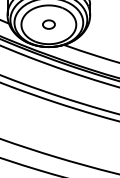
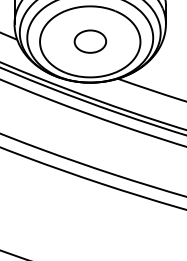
part: (48, 24) -> (89, 41), size x1.43

